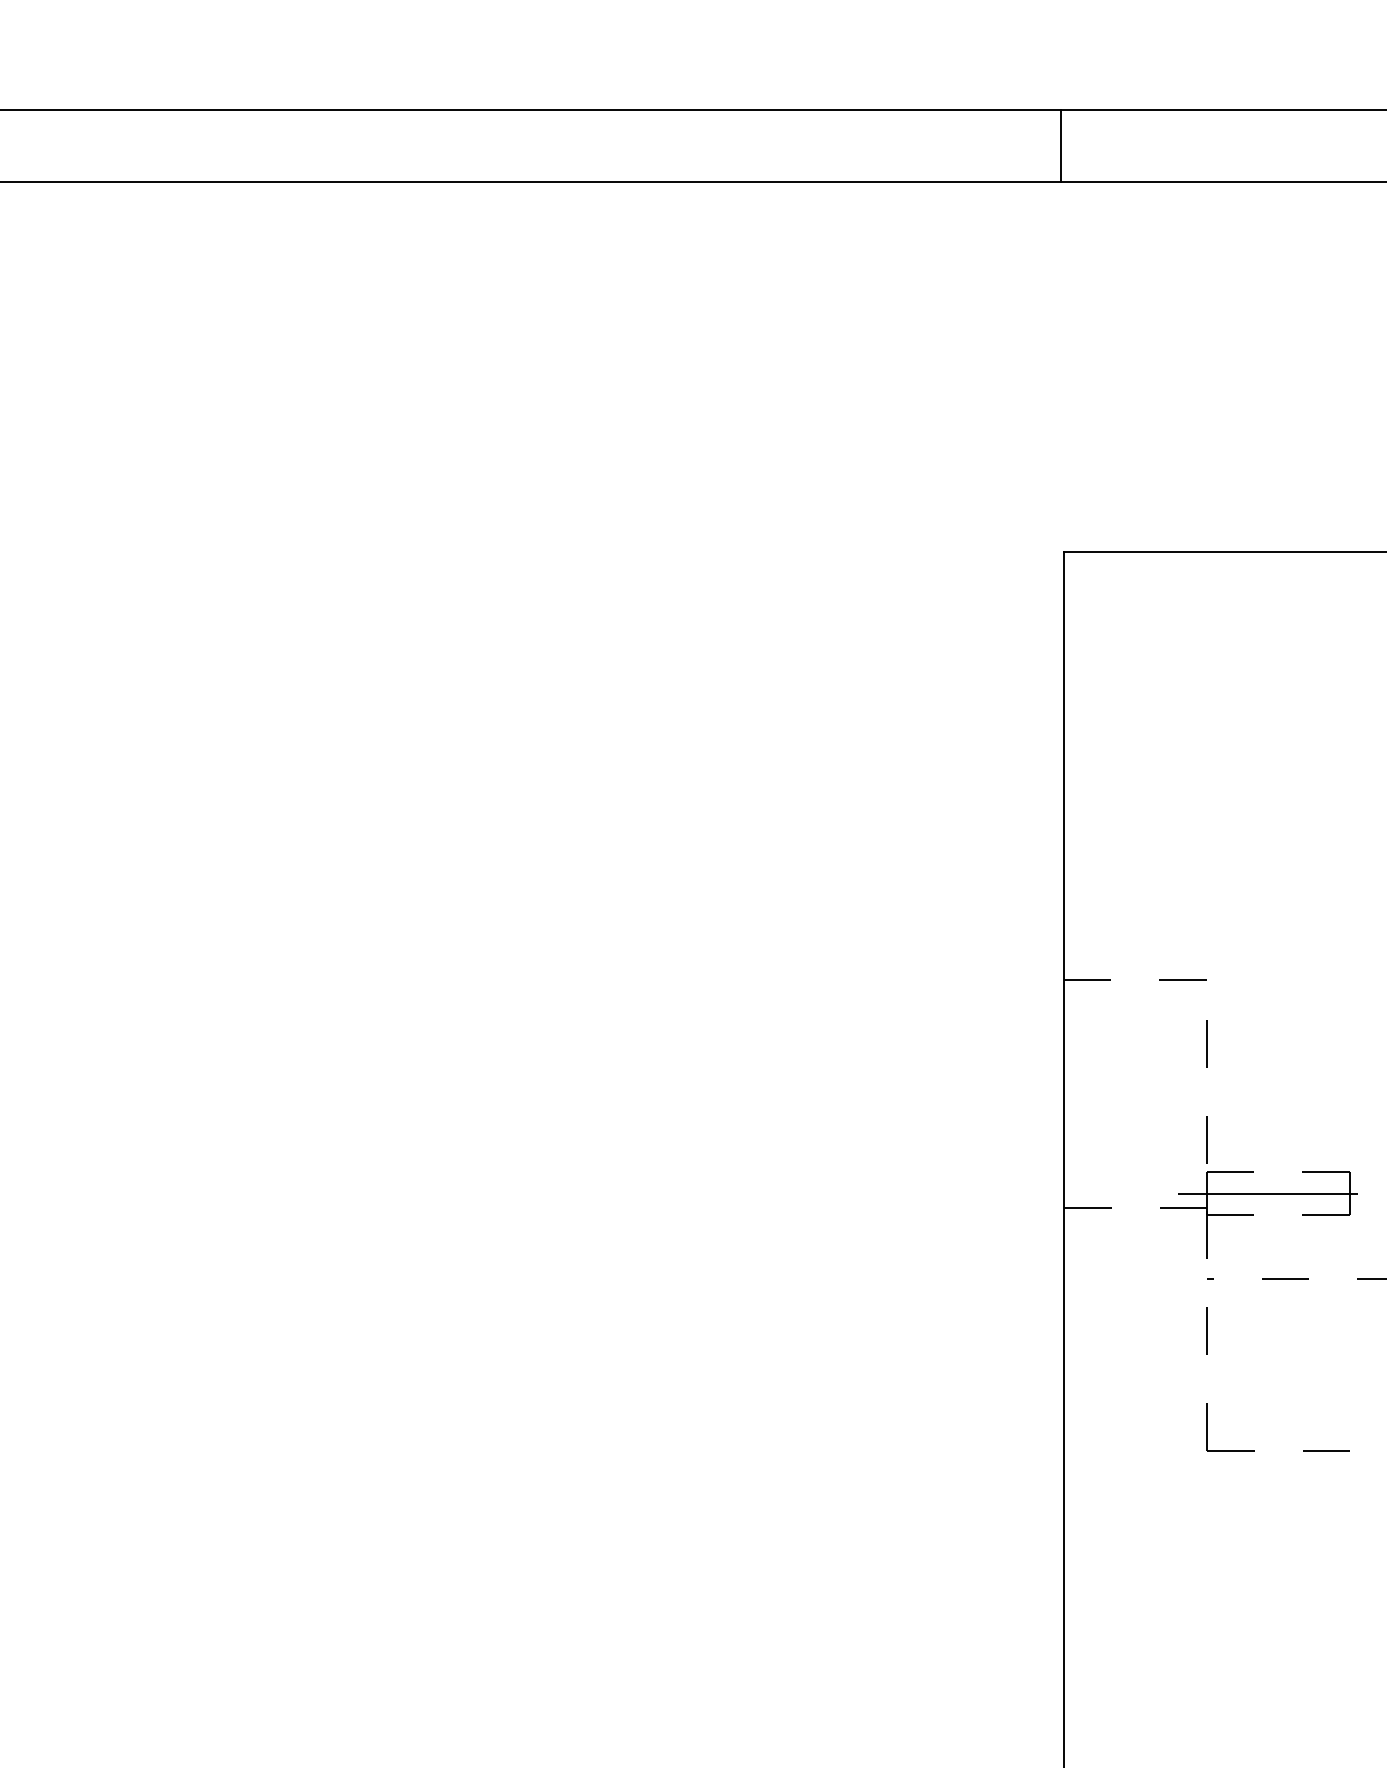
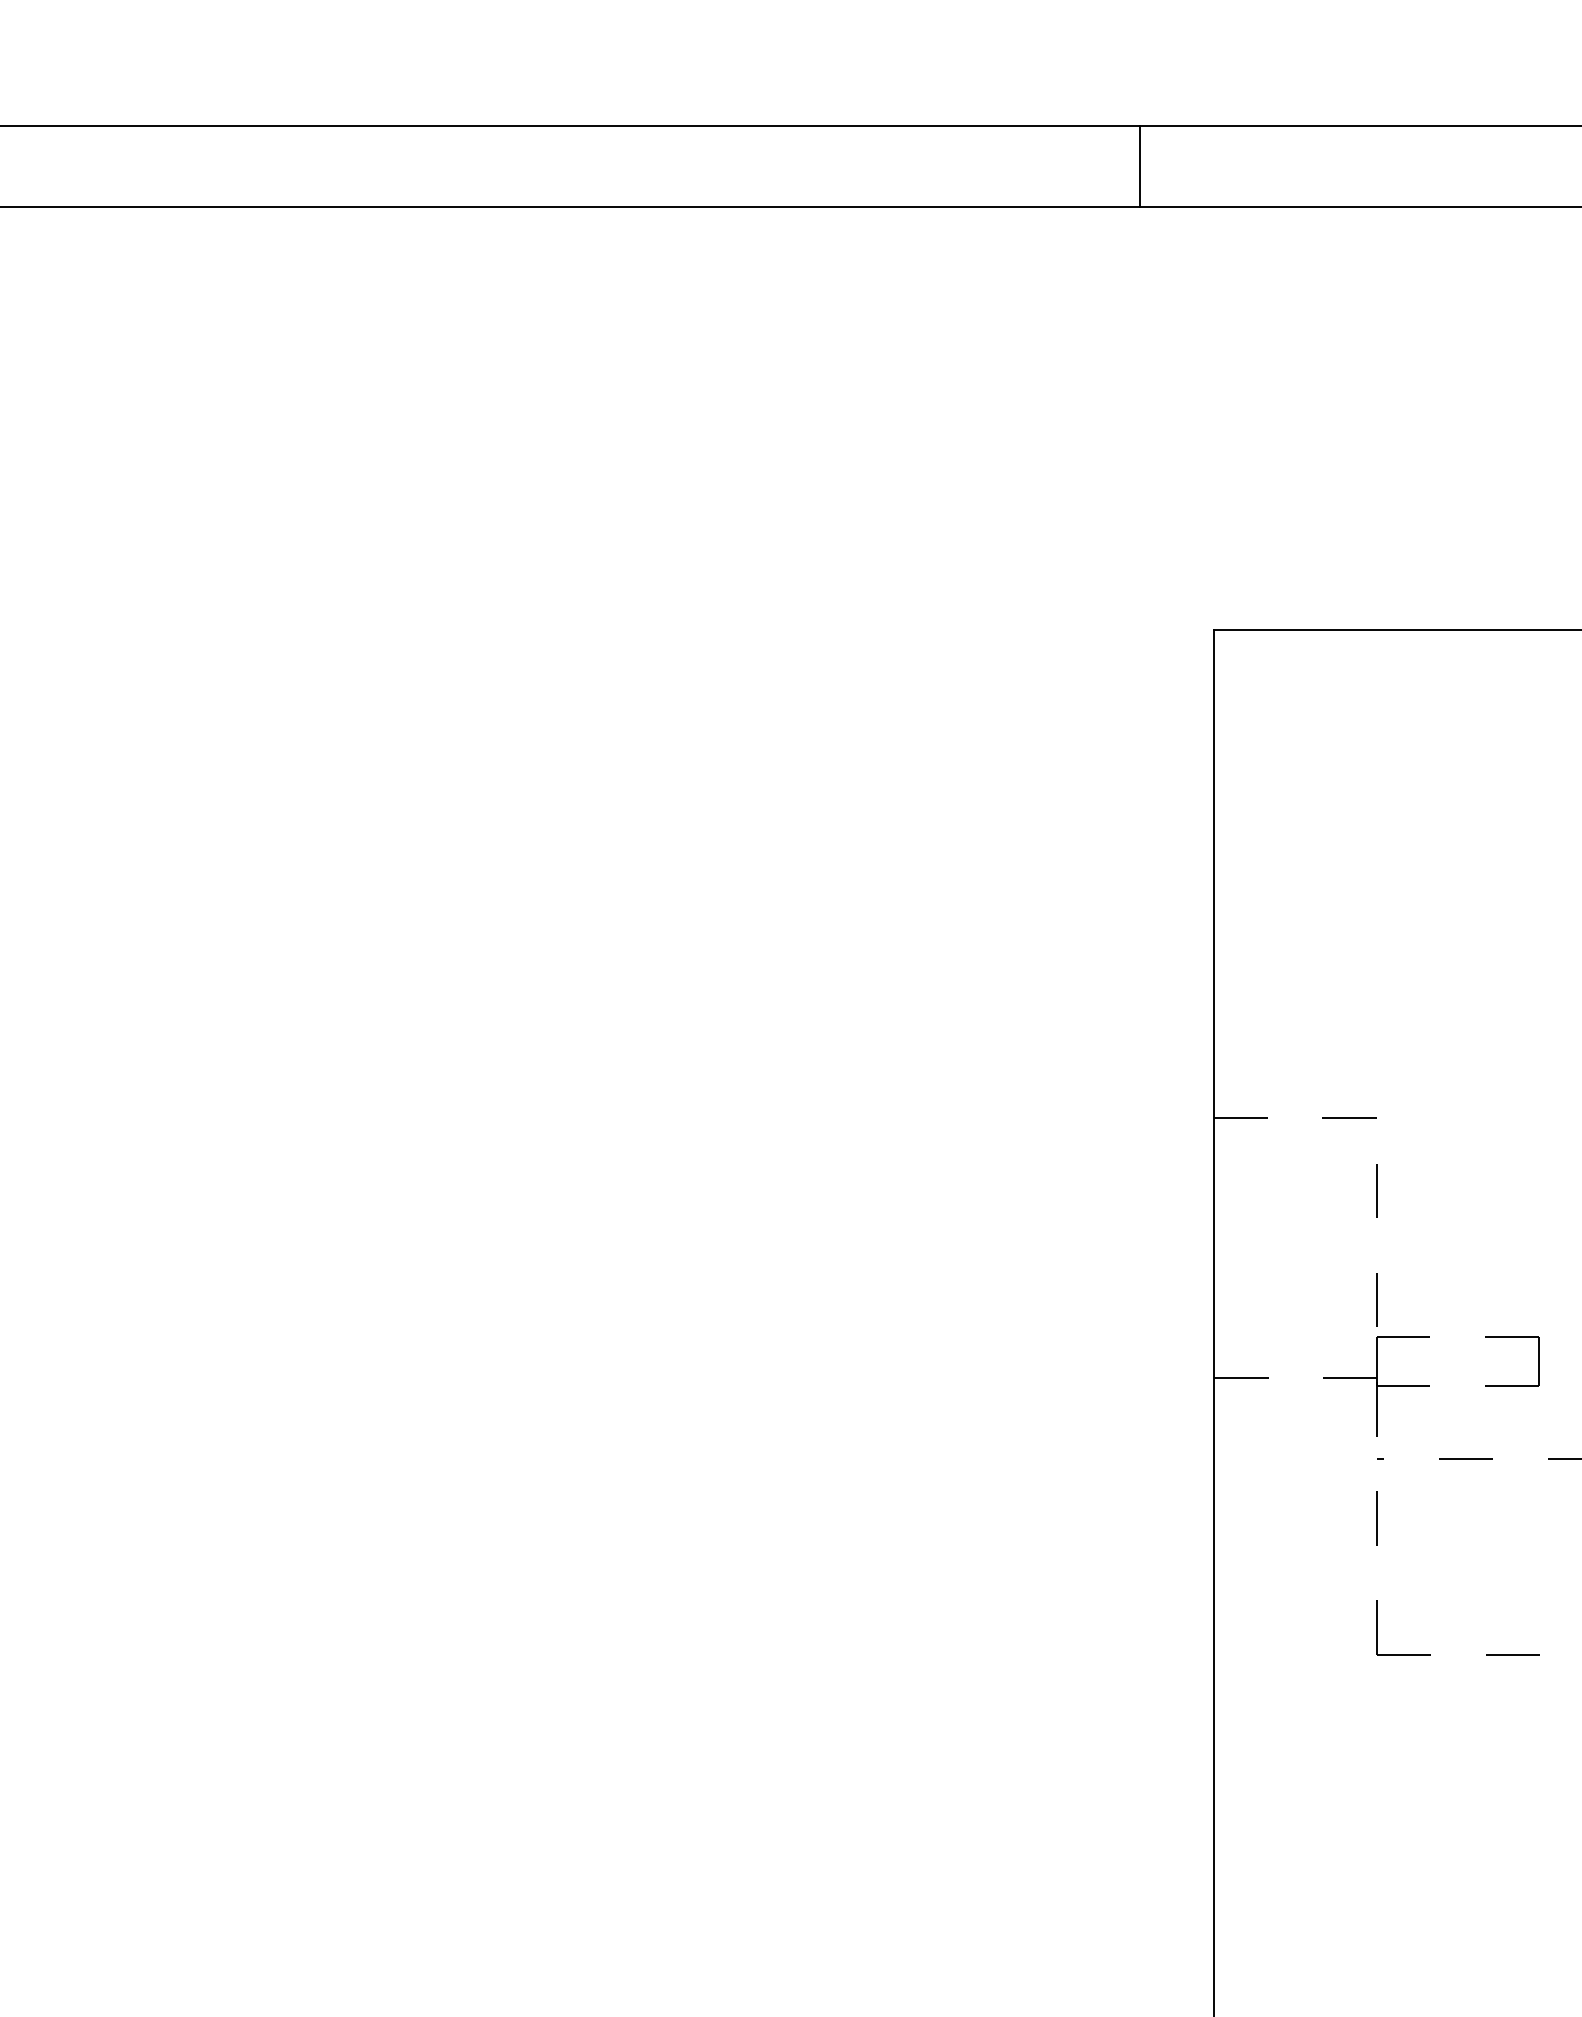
line: (1060, 145) -> (1140, 166), moved
line: (1278, 1193) -> (1458, 1361), removed

